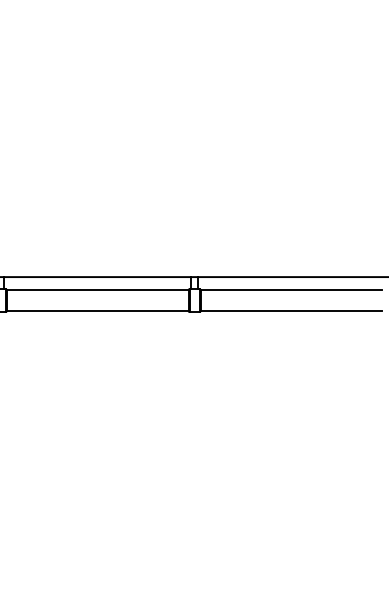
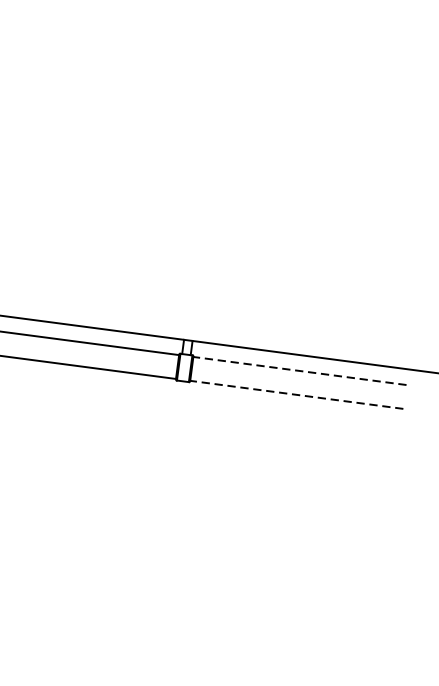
line: (291, 290) -> (299, 371), solid -> dashed
line: (291, 310) -> (296, 394), solid -> dashed

